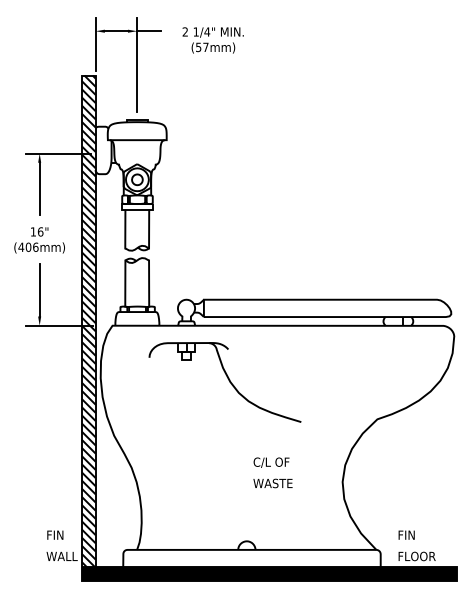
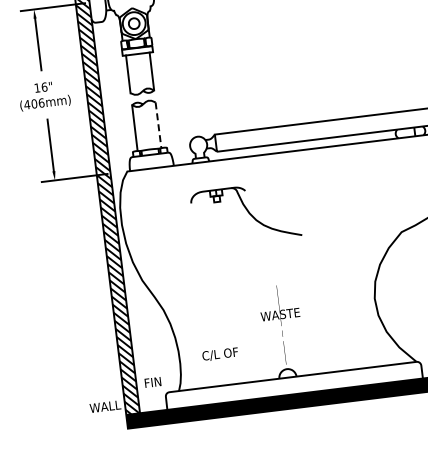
line: (149, 284) -> (158, 126), solid -> dashed
part: (224, 382) -> (245, 214), size x0.7
text: (271, 462) -> (220, 354), moved
text: (272, 483) -> (279, 314), moved
text: (55, 534) -> (153, 381), moved

